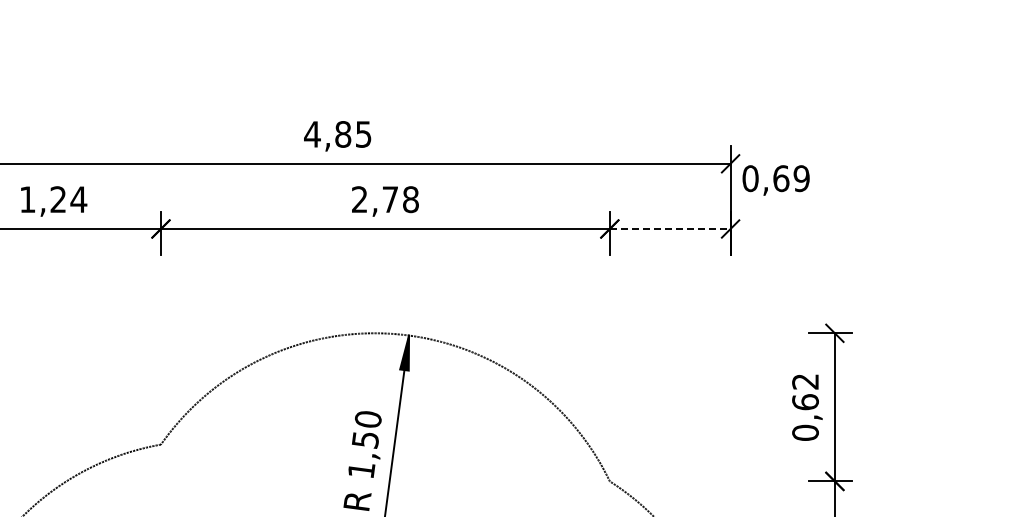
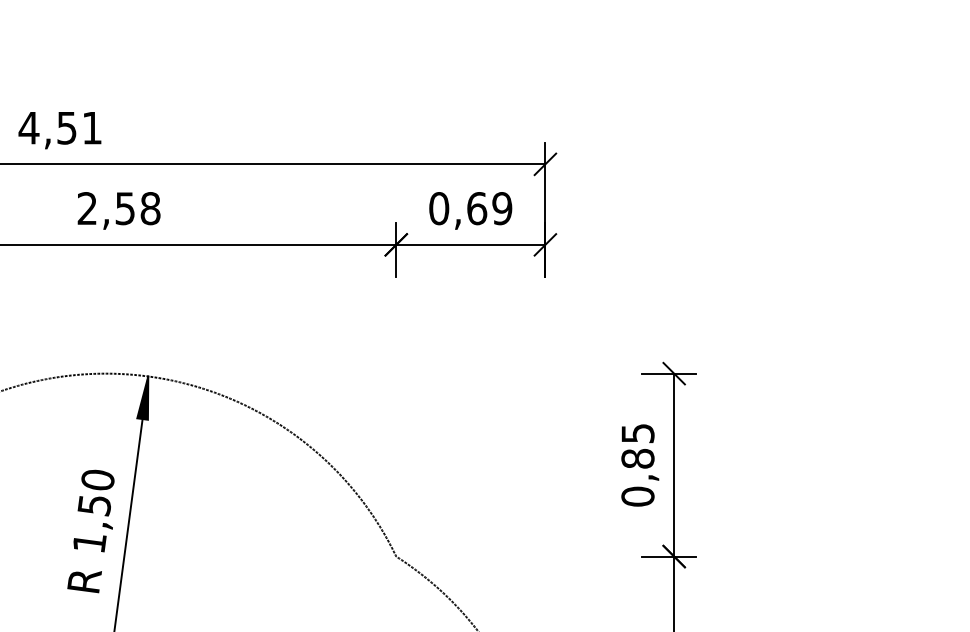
text: (353, 134) -> (79, 128), 4,85 -> 4,51
text: (775, 180) -> (469, 210), moved
text: (389, 199) -> (124, 208), 2,78 -> 2,58
line: (670, 229) -> (471, 245), dashed -> solid
text: (805, 392) -> (637, 446), 0,62 -> 0,85

